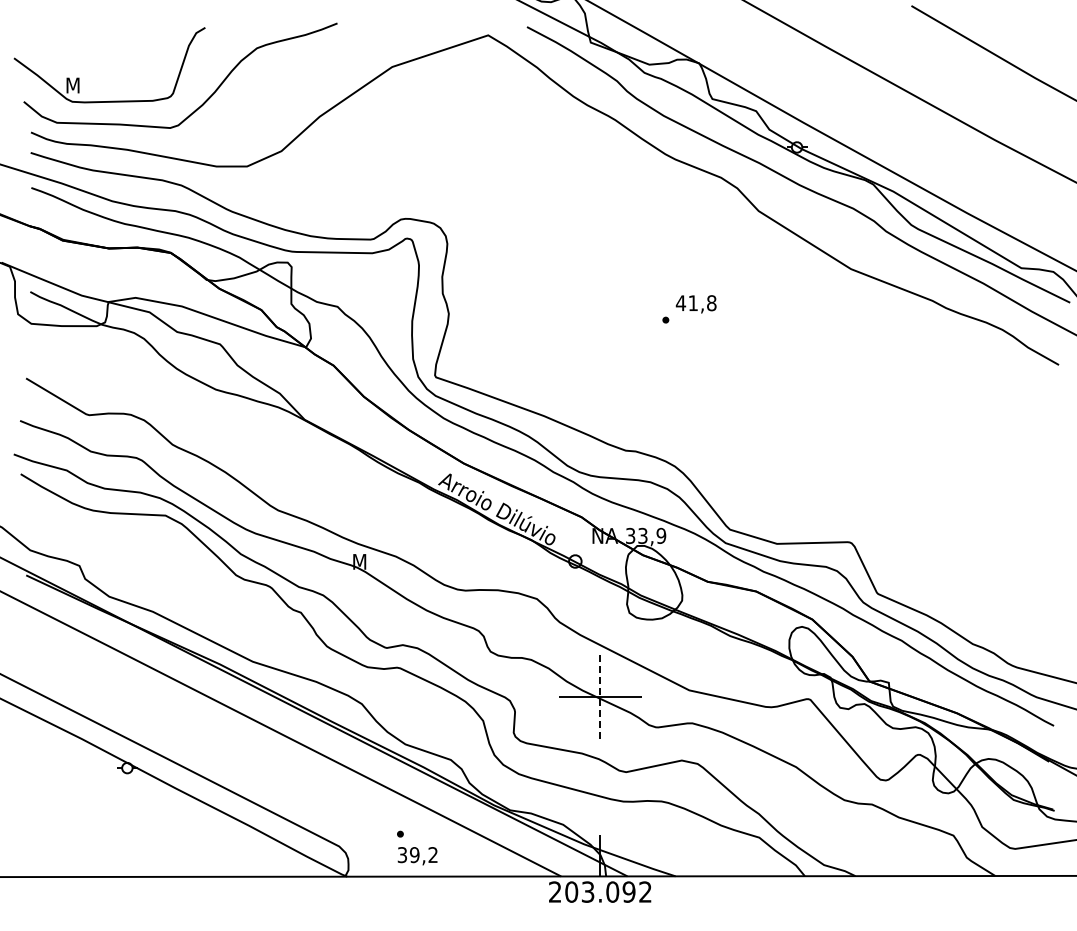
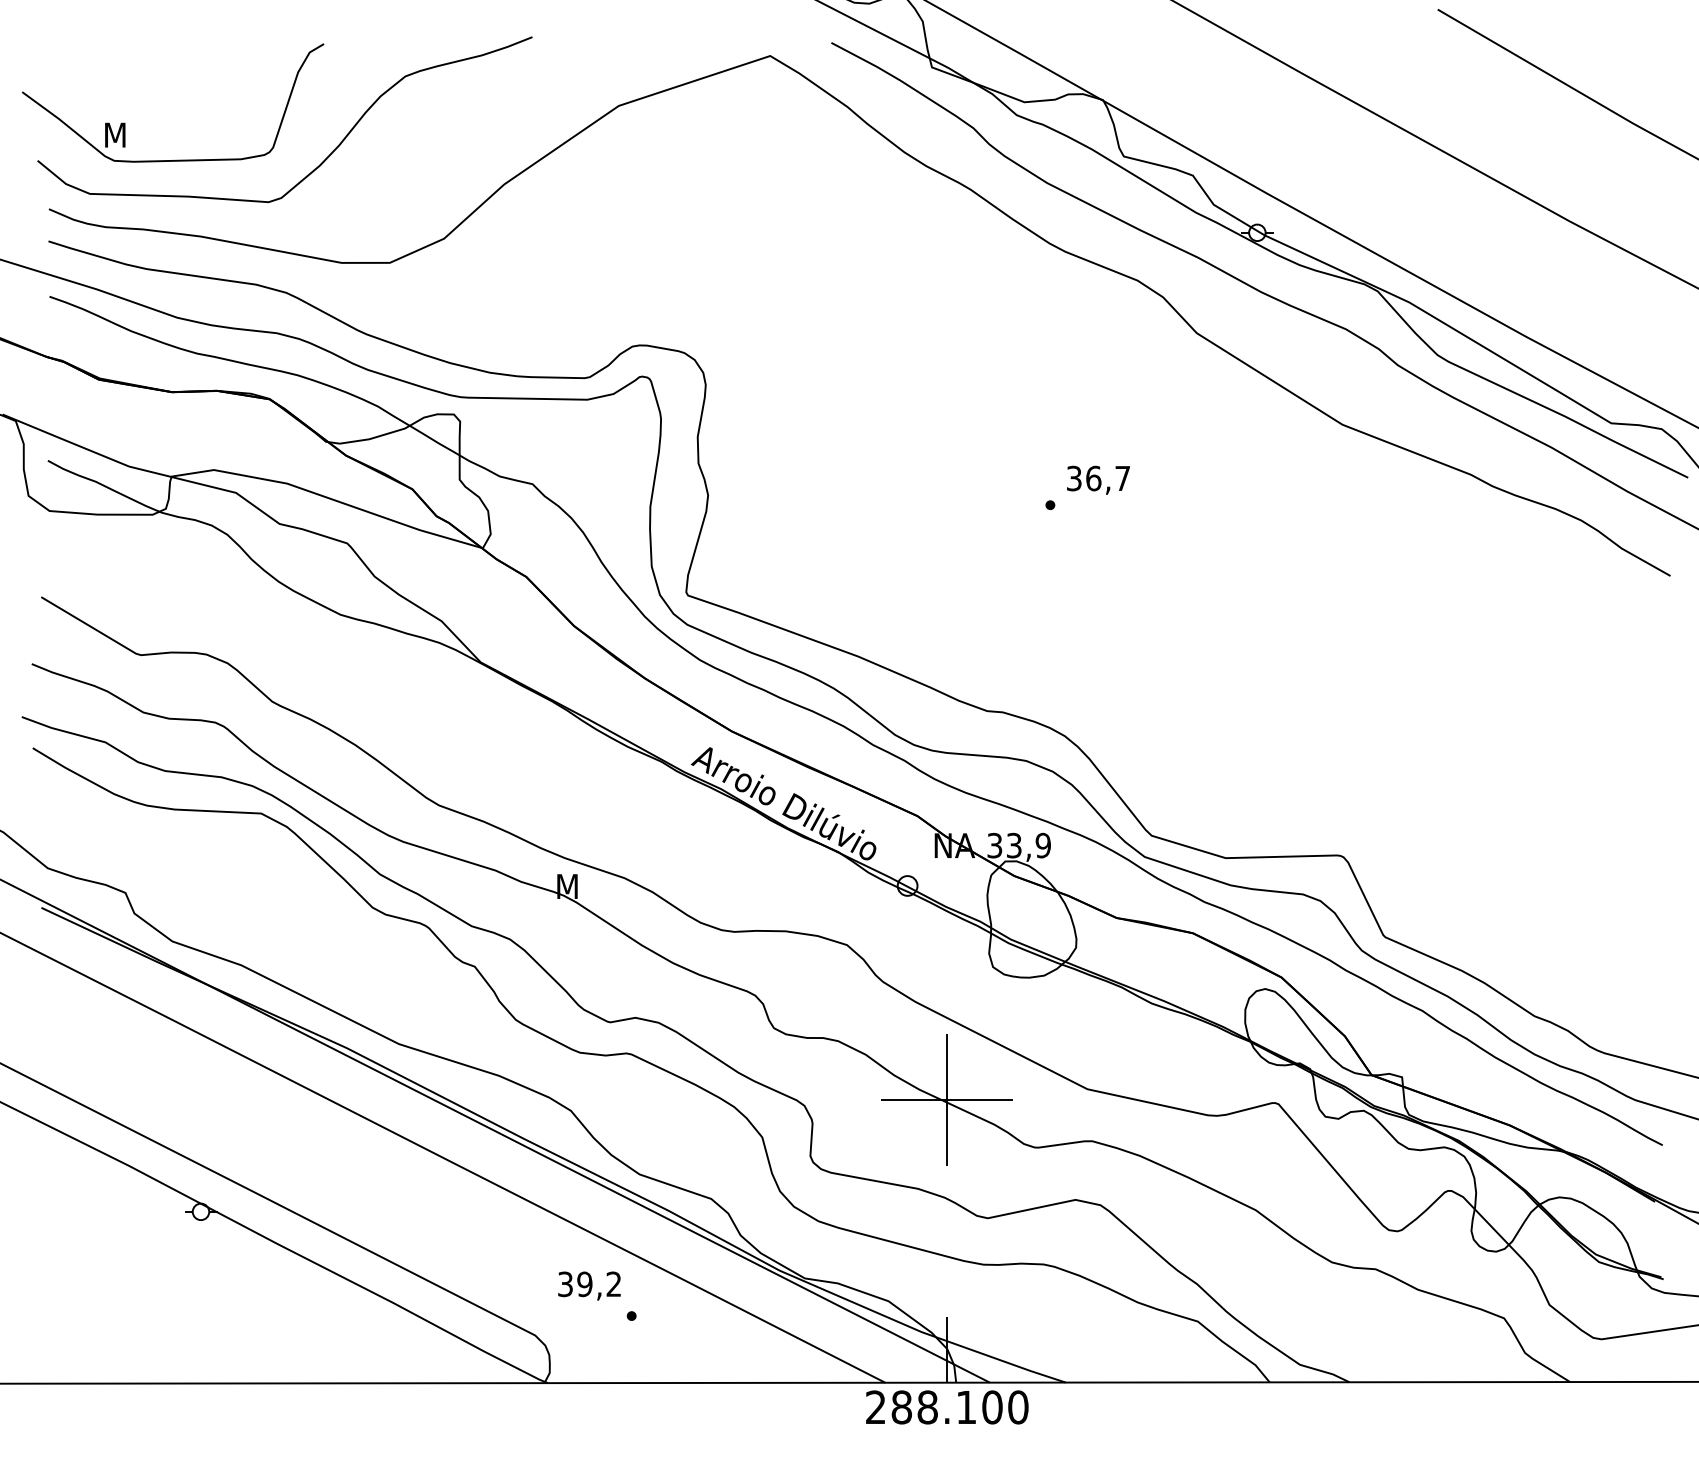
text: (695, 303) -> (1097, 478), 41,8 -> 36,7
line: (600, 696) -> (947, 1098), dashed -> solid
text: (417, 856) -> (589, 1286), moved
text: (608, 891) -> (959, 1406), 203.092 -> 288.100

